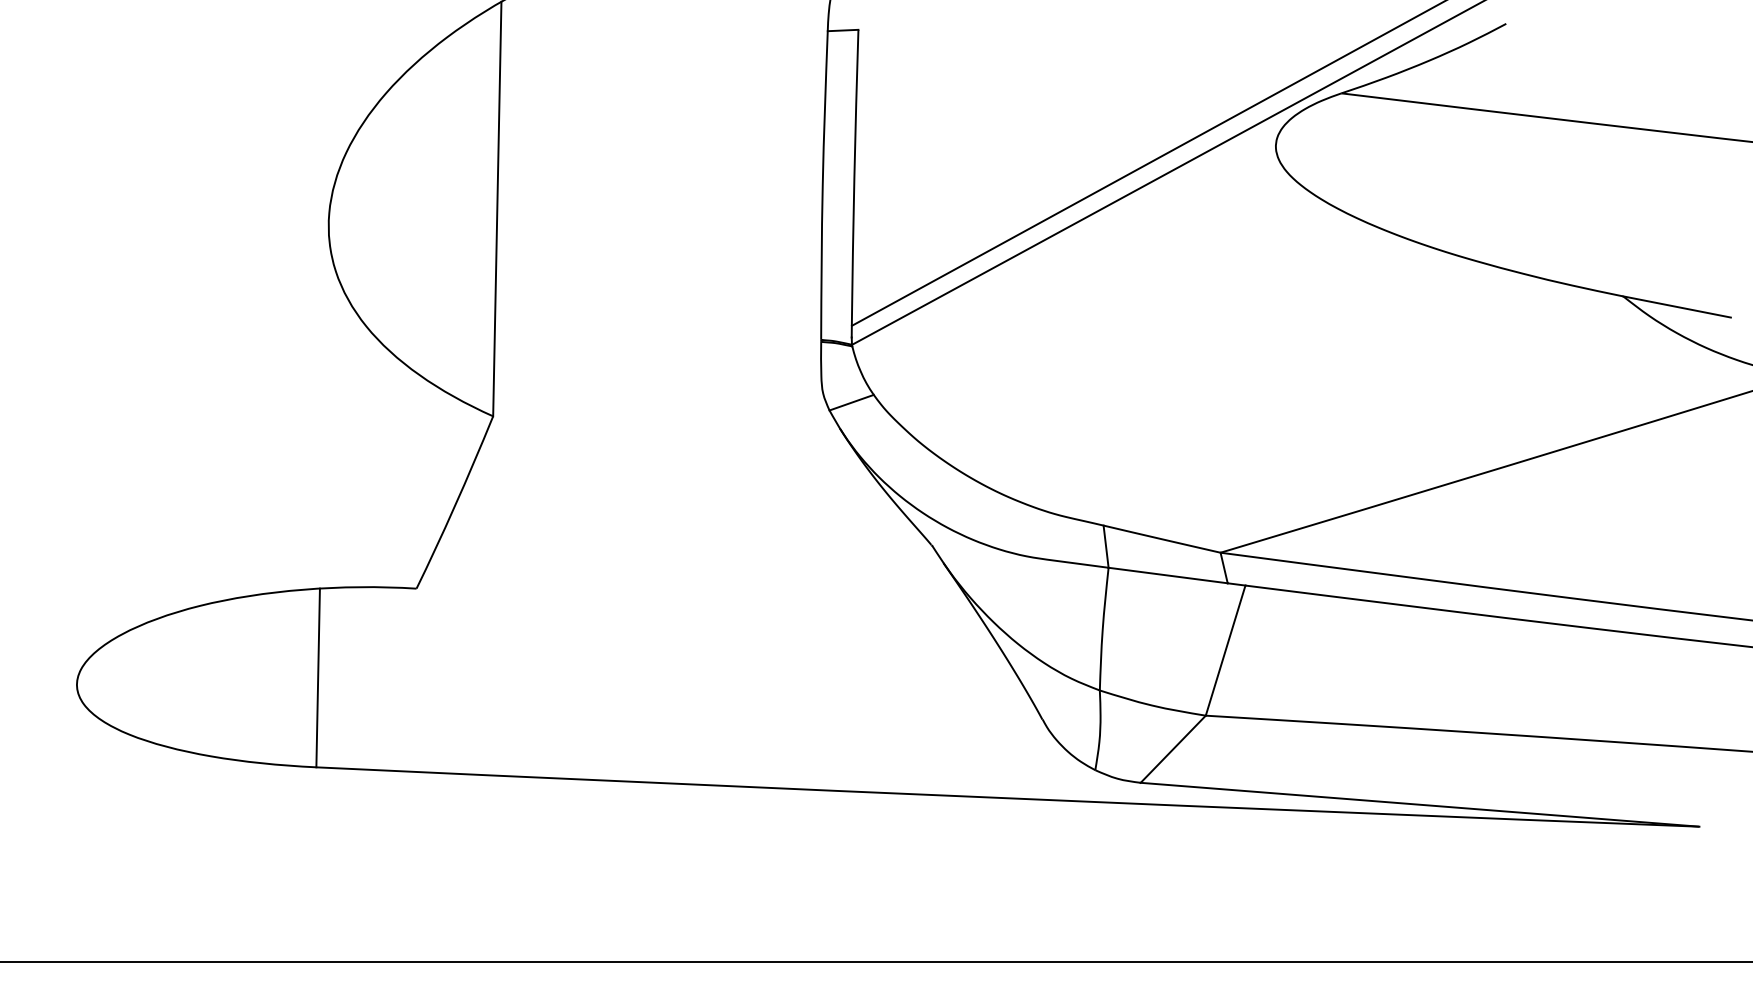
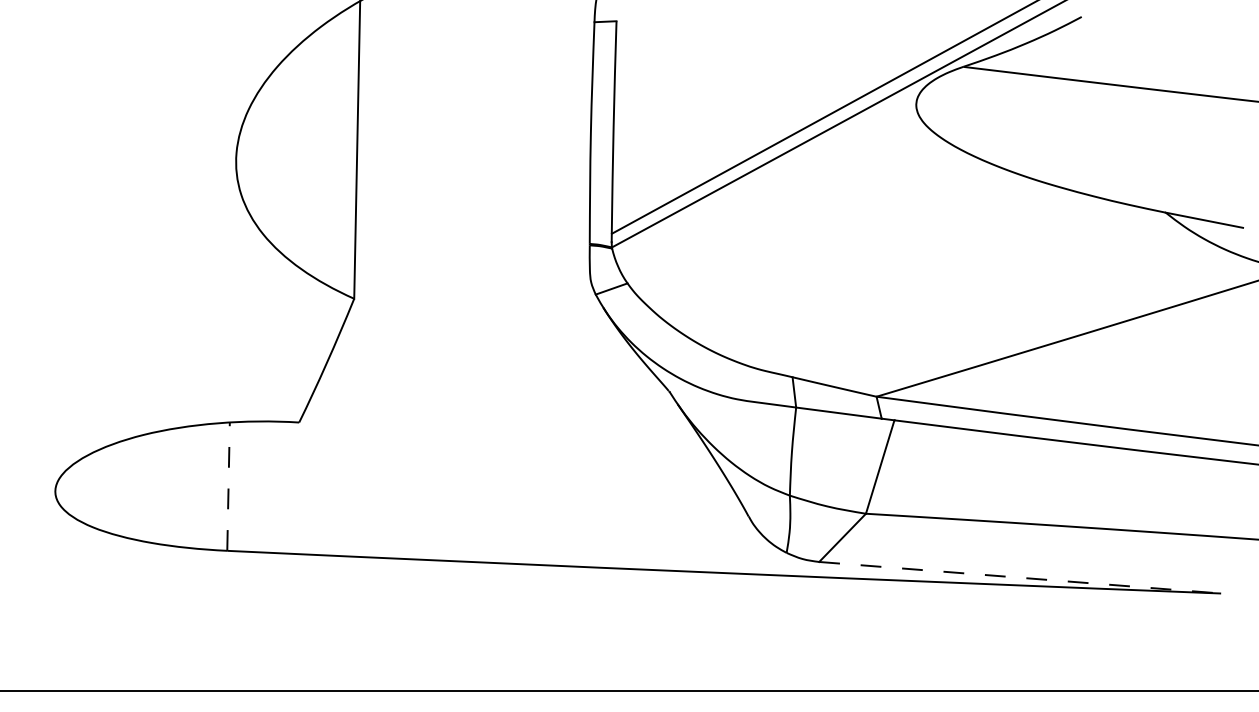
line: (318, 677) -> (228, 486), solid -> dashed
line: (1419, 804) -> (1019, 577), solid -> dashed

